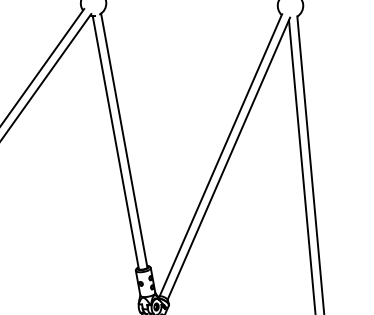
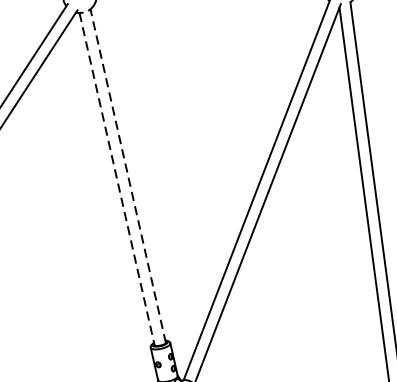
line: (124, 140) -> (128, 175), solid -> dashed
line: (115, 142) -> (116, 179), solid -> dashed

